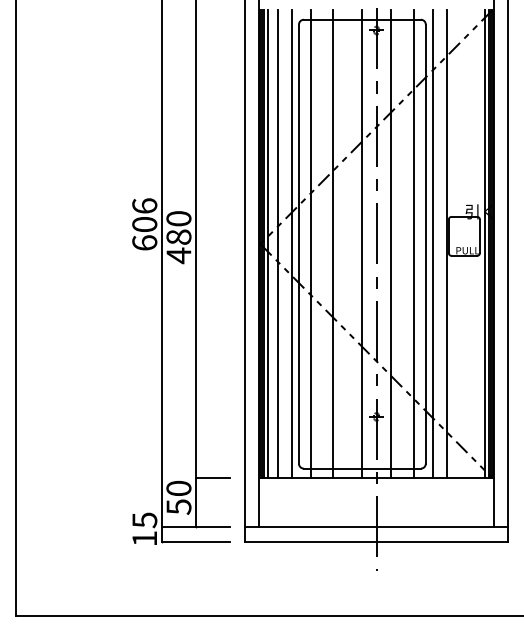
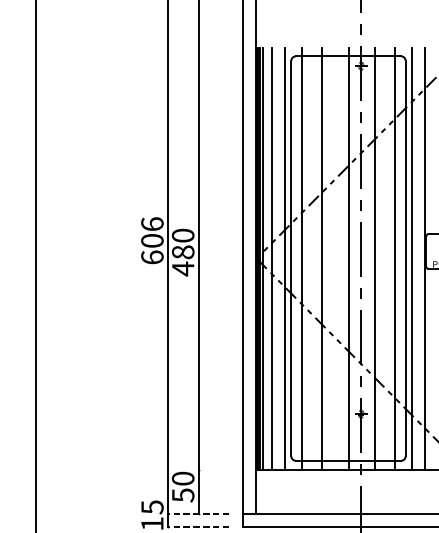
line: (213, 478) -> (214, 469), removed
line: (195, 527) -> (198, 513), solid -> dashed
line: (195, 541) -> (198, 526), solid -> dashed

